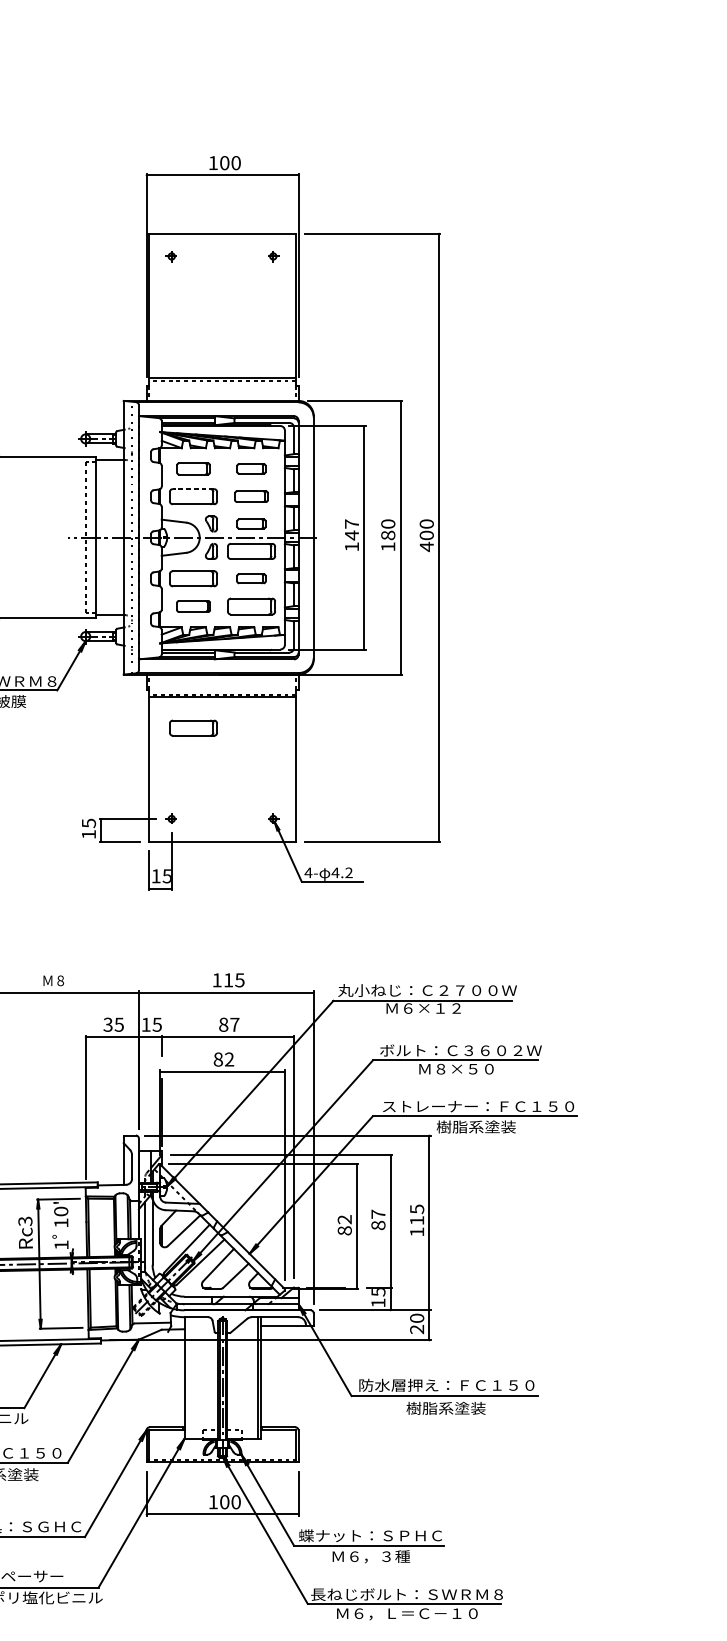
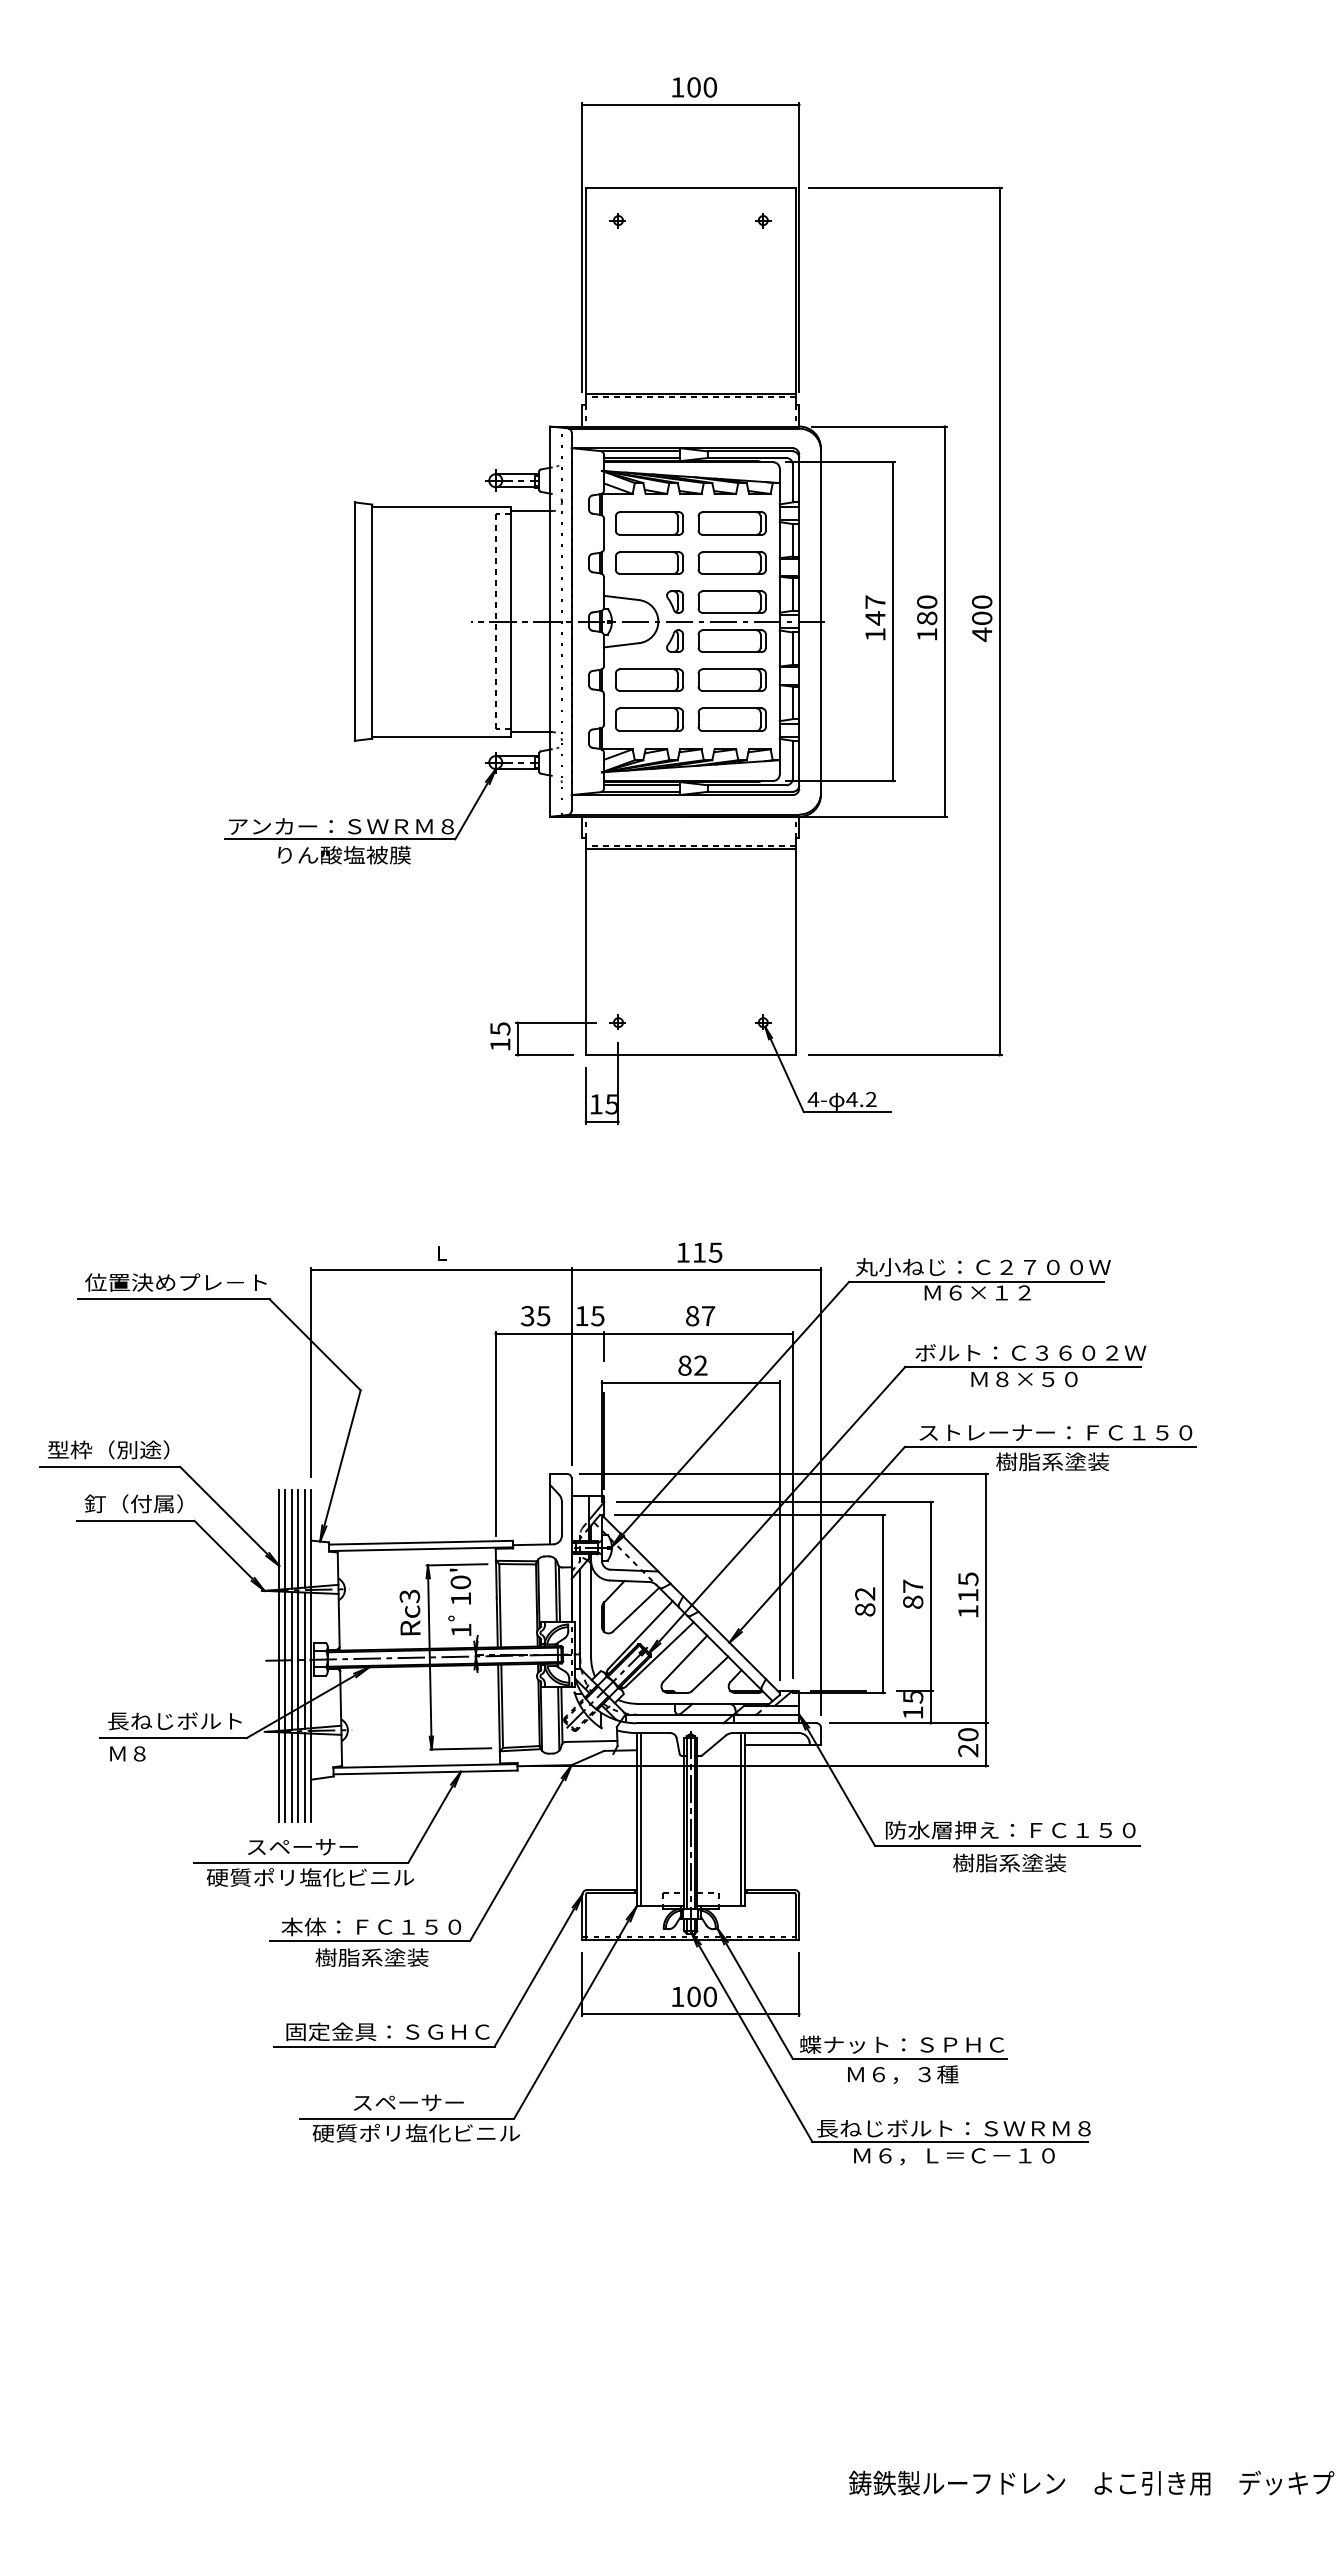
part: (193, 468) -> (649, 523), size x1.43
part: (251, 468) -> (731, 523), size x1.67
line: (193, 489) -> (649, 552), dashed -> solid
part: (251, 496) -> (731, 562), size x1.43
part: (251, 523) -> (731, 601), size x1.67
part: (251, 578) -> (731, 679), size x1.67
part: (193, 606) -> (649, 719), size x1.43
part: (193, 727) -> (649, 892), removed
text: (53, 980) -> (449, 1253), Ｍ８ -> Ｌ
line: (187, 1377) -> (641, 1819), added

